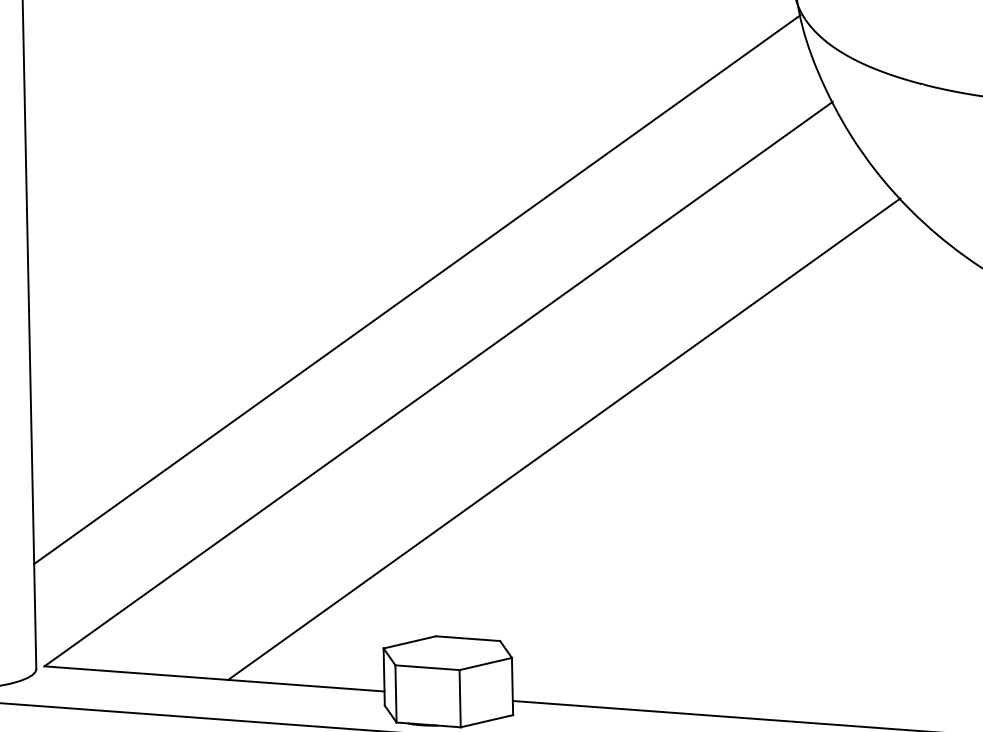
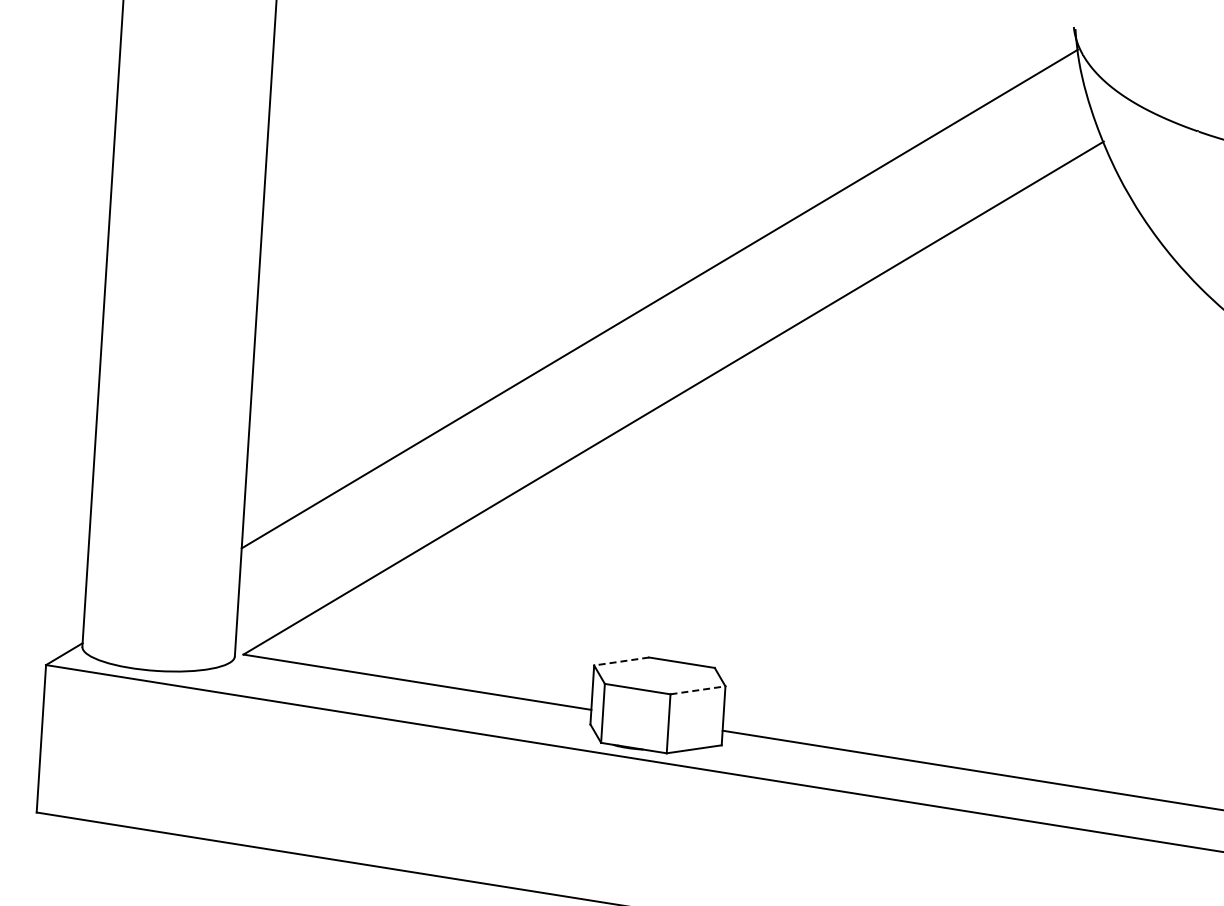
line: (563, 439) -> (797, 465), removed
line: (409, 642) -> (621, 661), solid -> dashed
line: (485, 664) -> (697, 690), solid -> dashed

